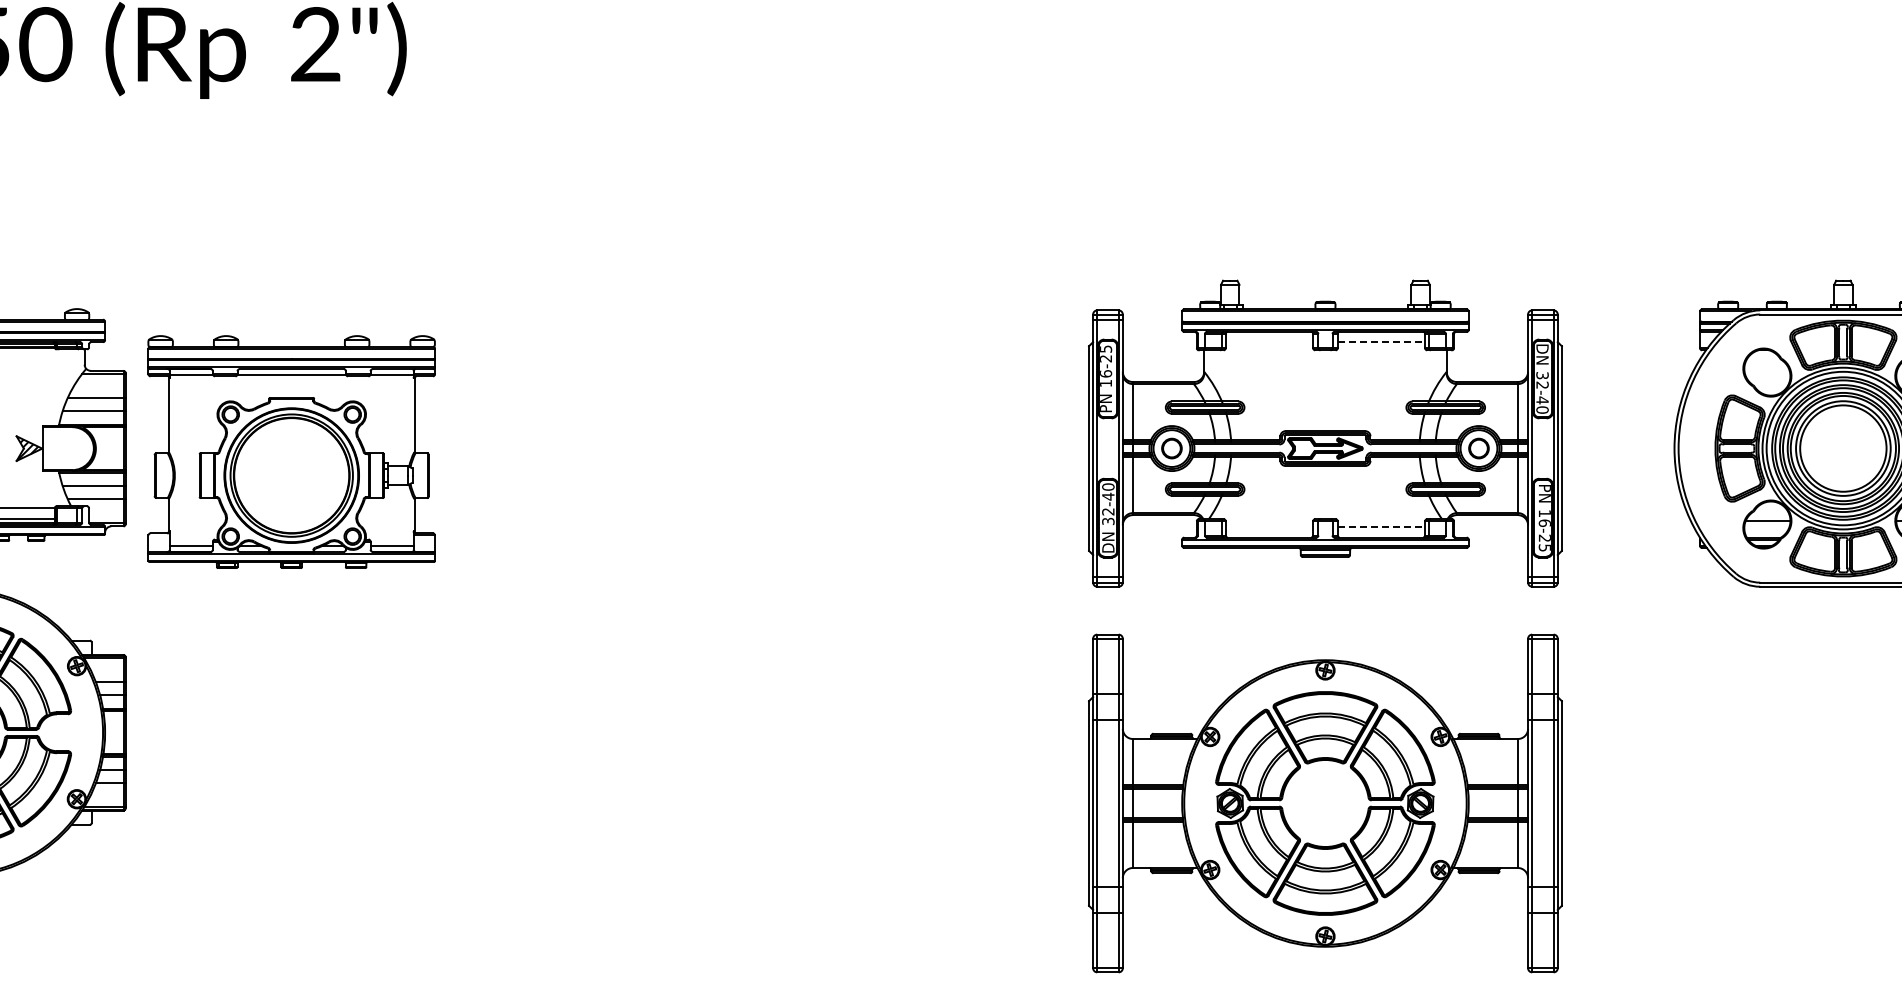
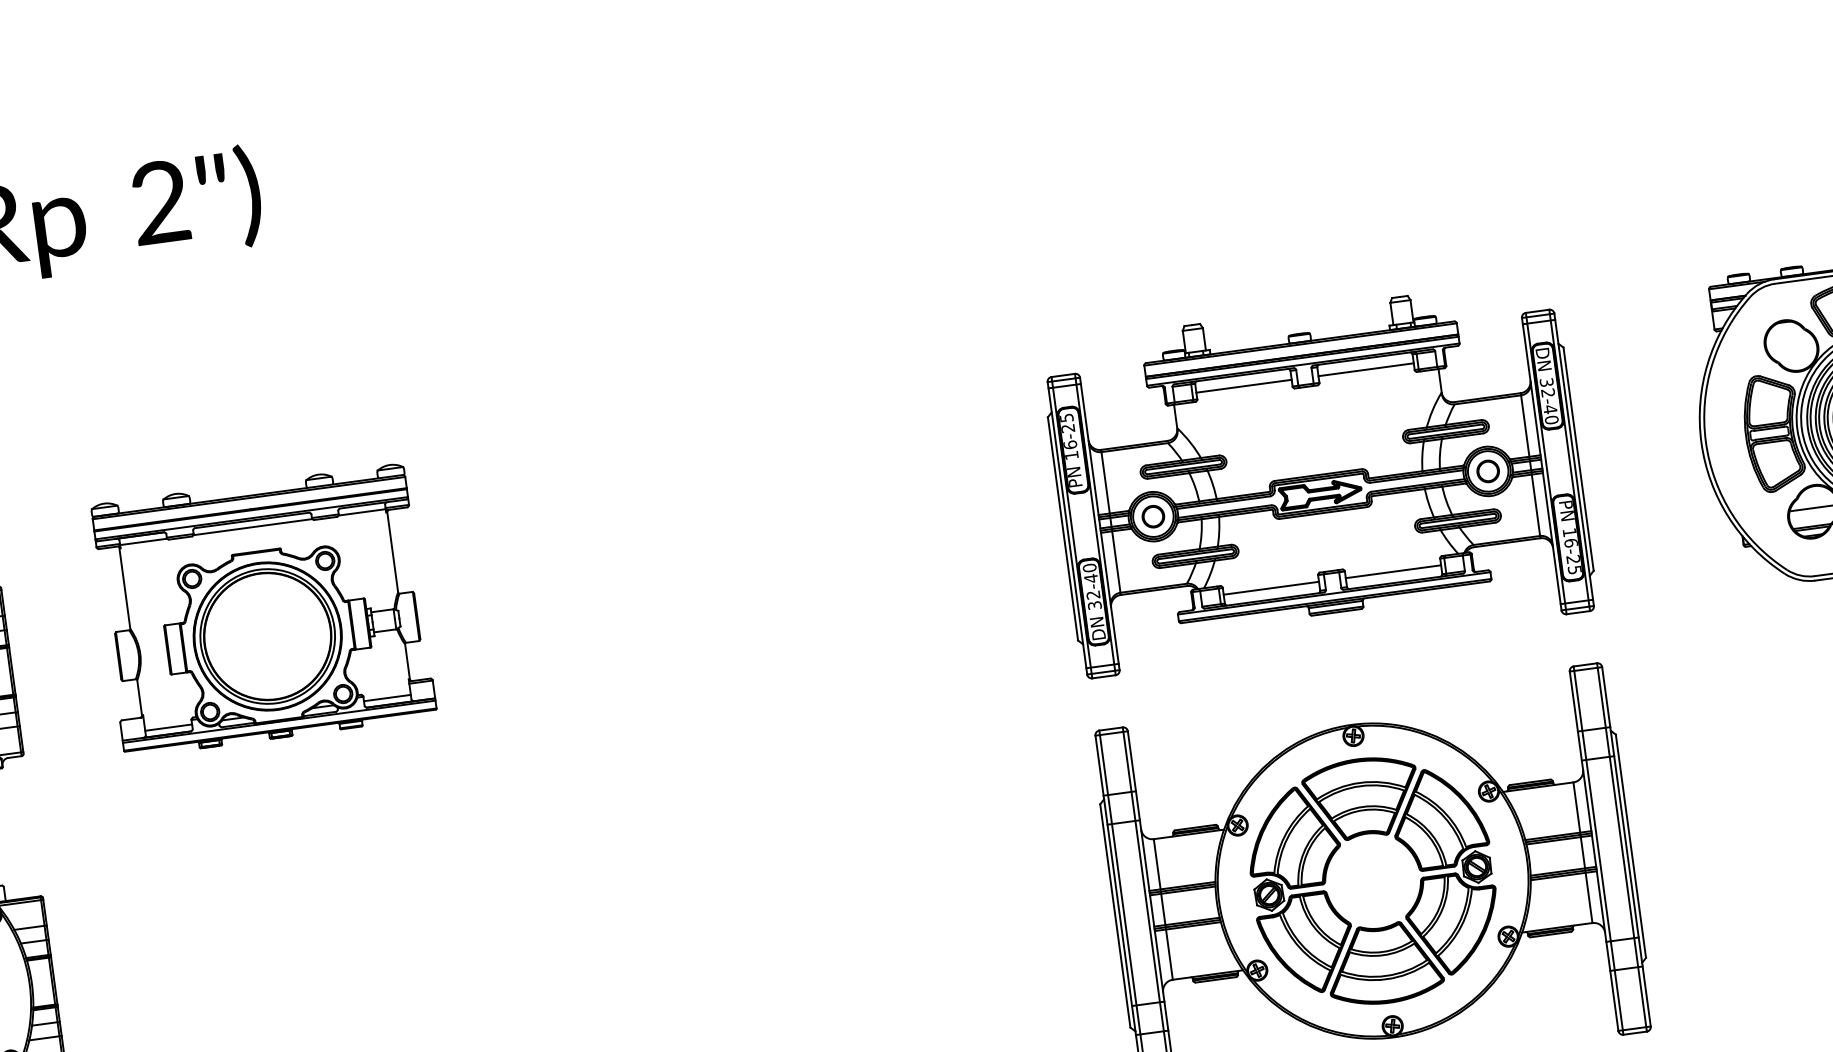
line: (1269, 342) -> (1244, 386), added
line: (1381, 342) -> (1366, 370), dashed -> solid
part: (291, 451) -> (263, 610), moved
line: (1269, 527) -> (1271, 588), added
line: (1381, 527) -> (1393, 571), dashed -> solid

